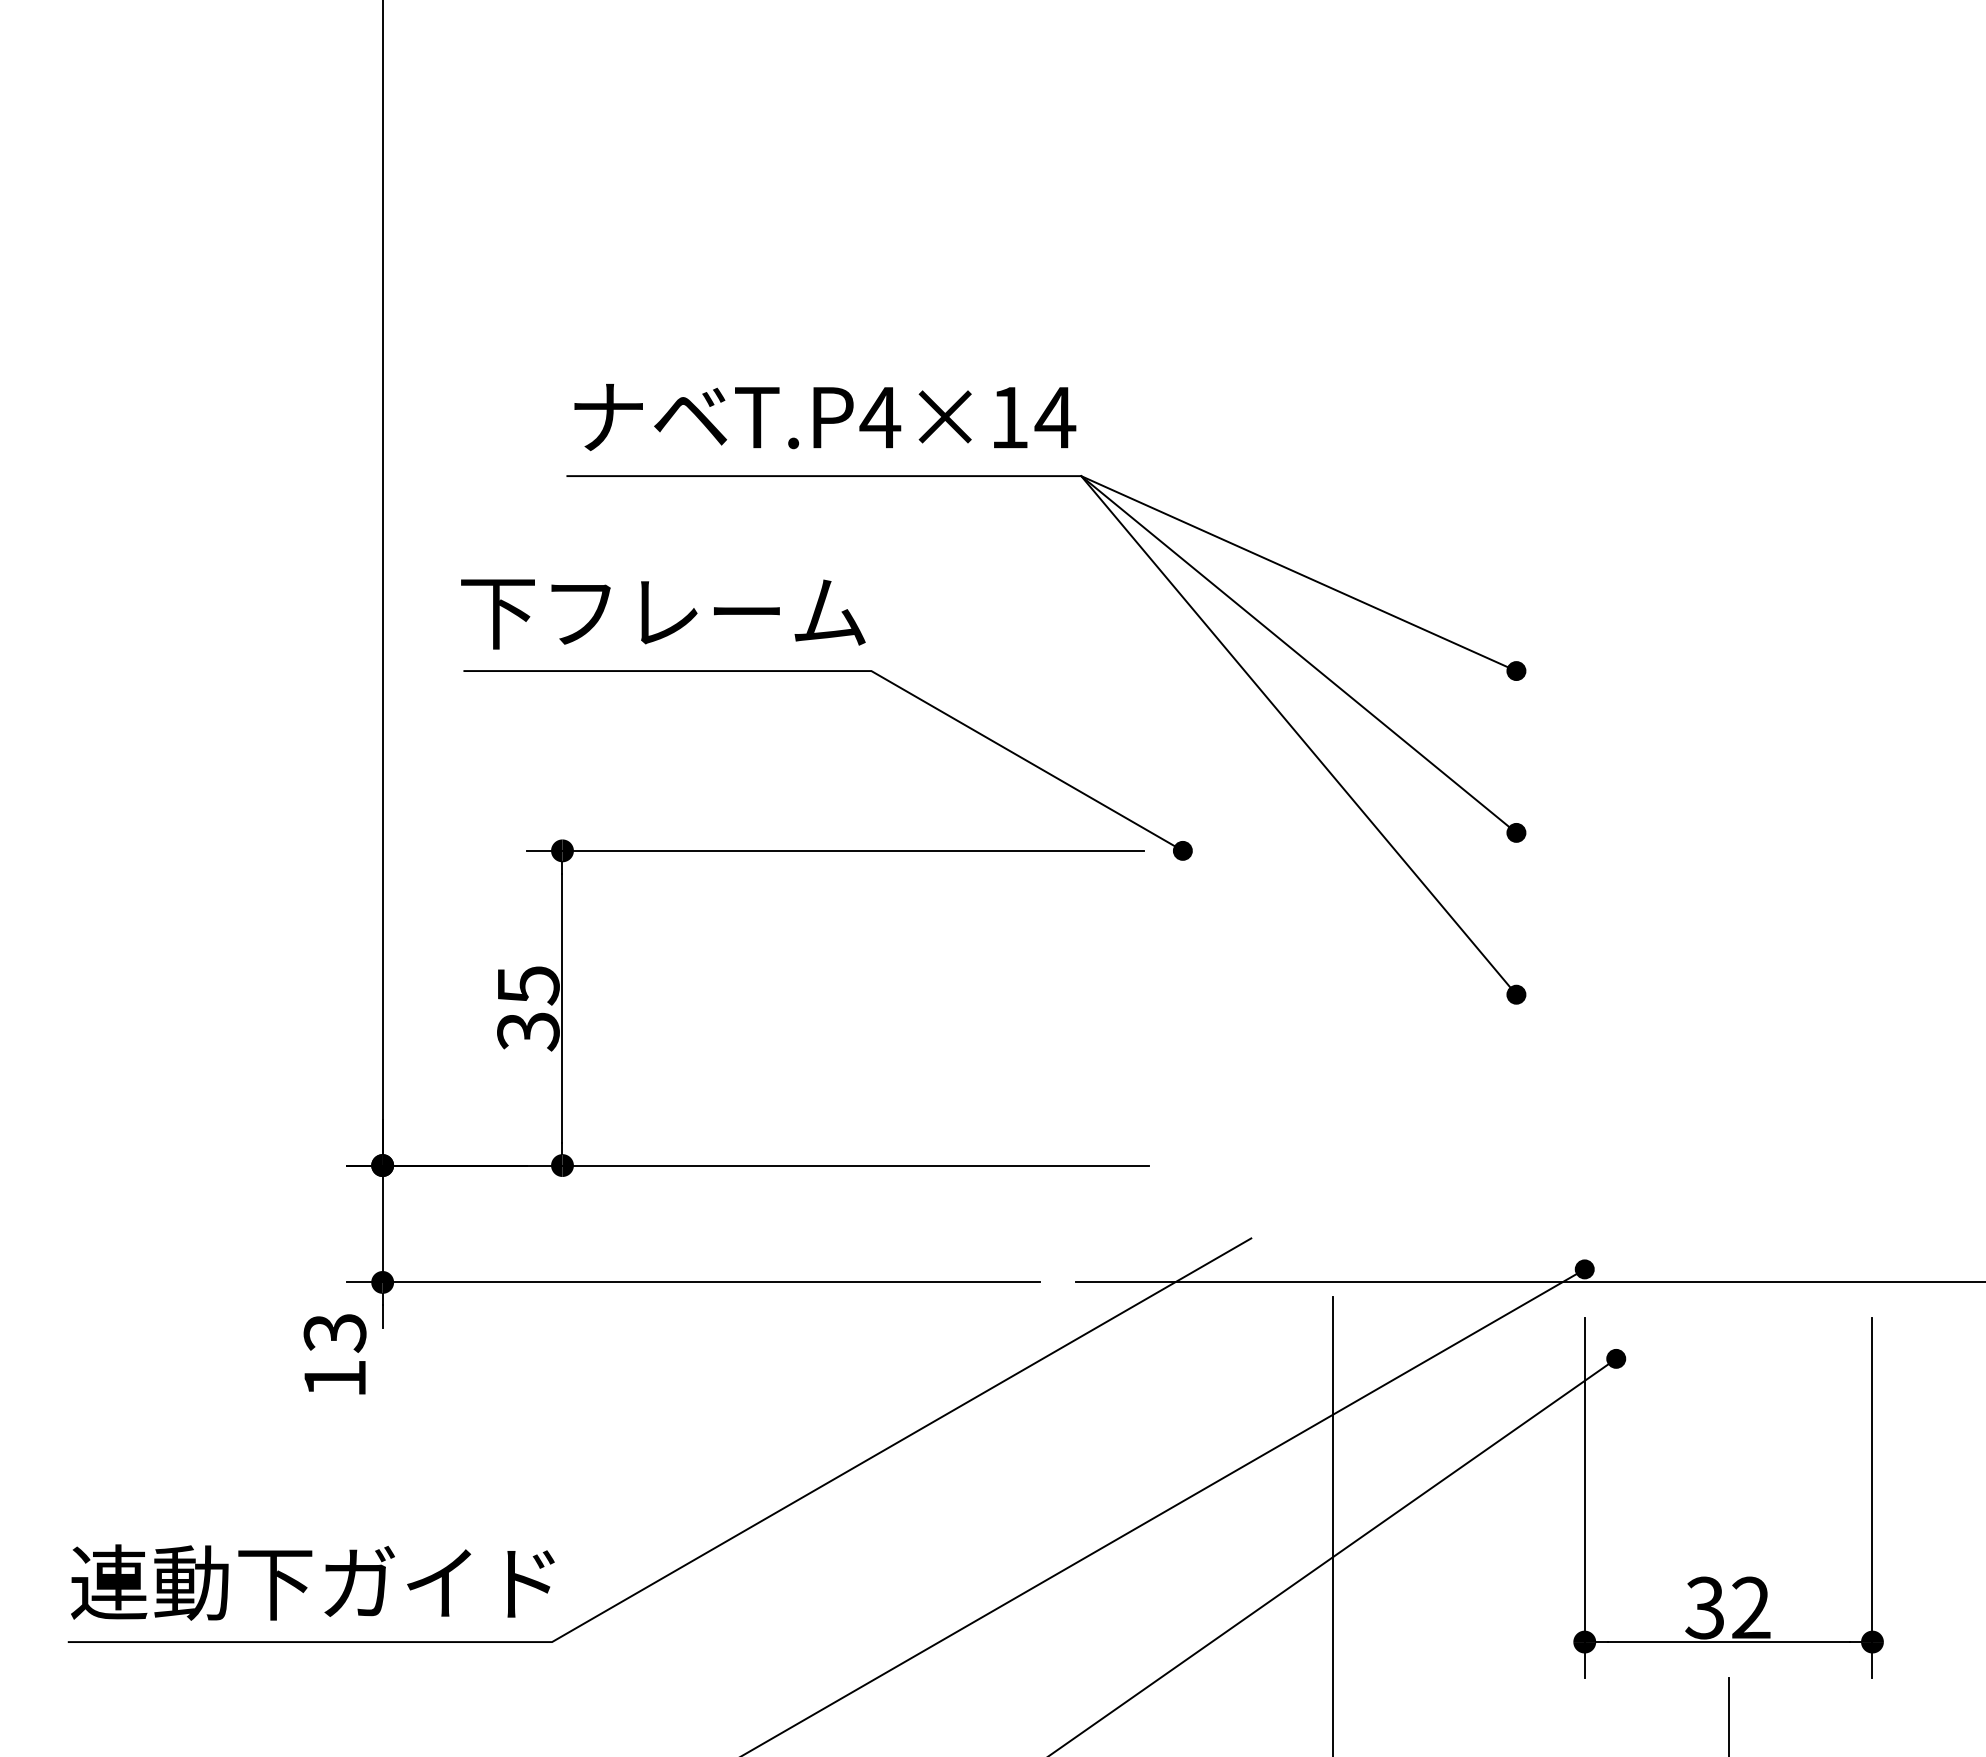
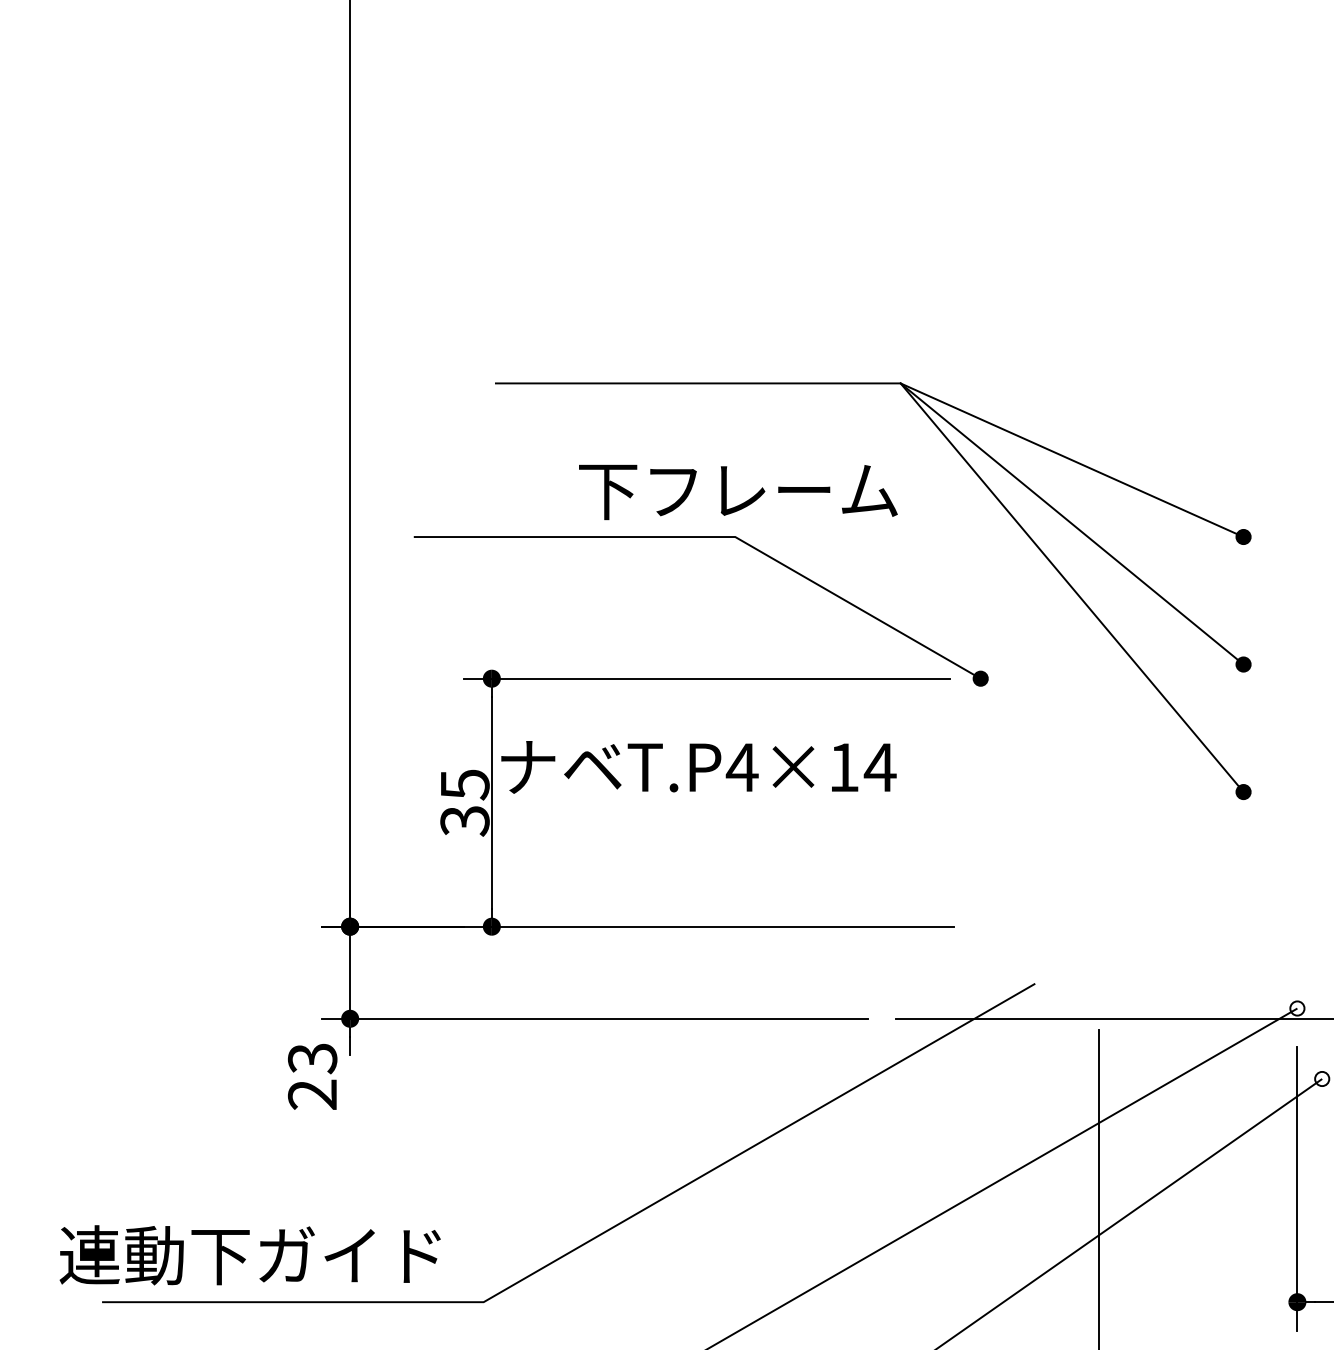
text: (825, 417) -> (699, 767), moved
text: (663, 614) -> (738, 492), moved
fill: (1584, 1269) -> (1297, 1008), removed
fill: (1616, 1358) -> (1322, 1078), removed
text: (334, 1378) -> (312, 1094), 13 -> 23
text: (312, 1582) -> (249, 1255), moved

